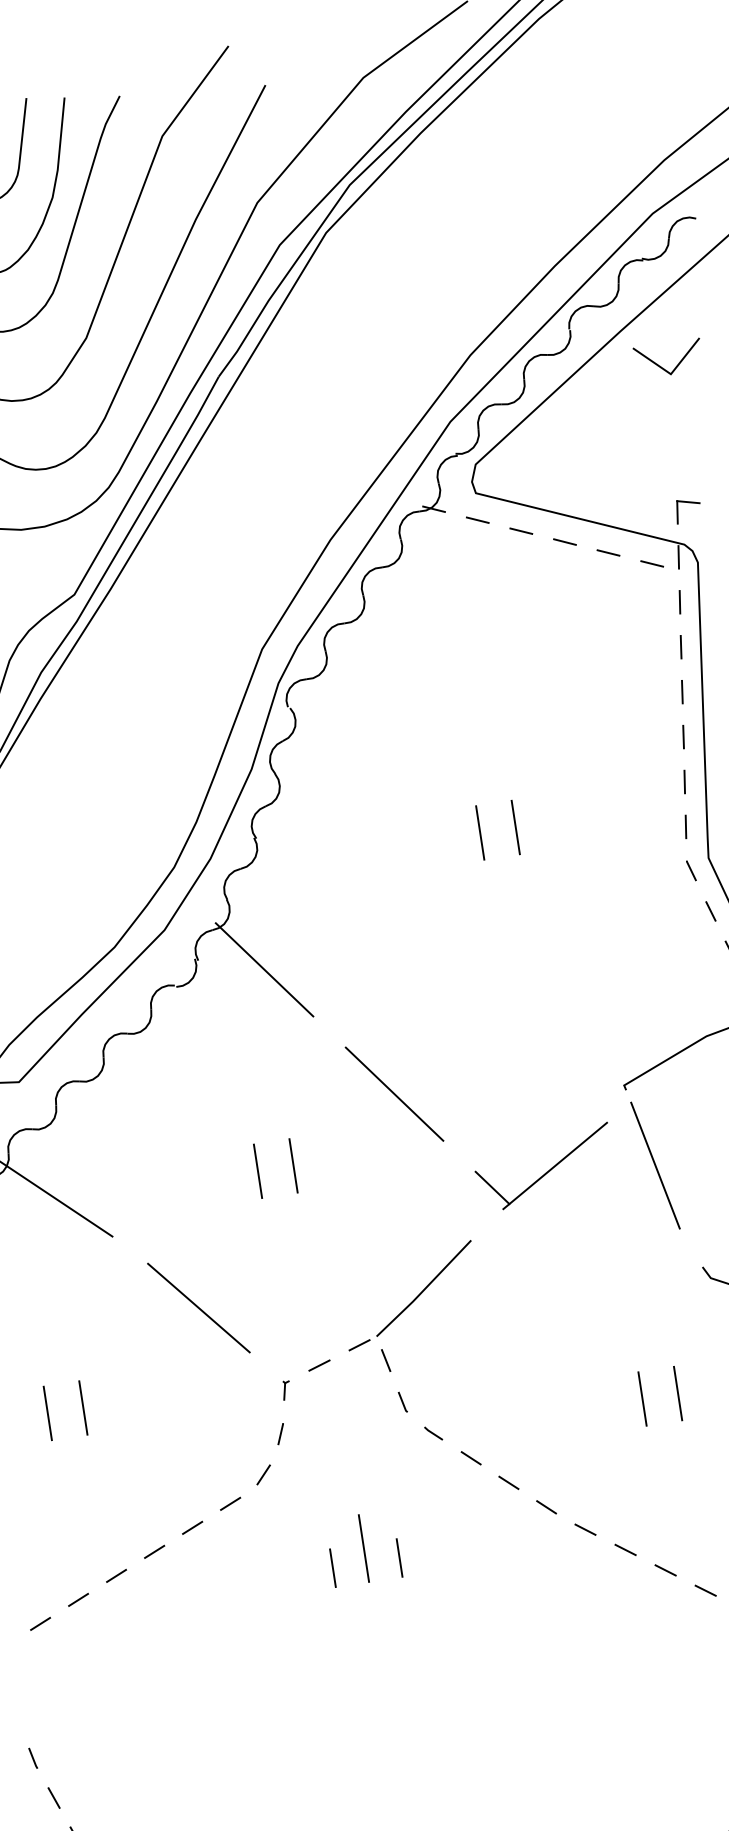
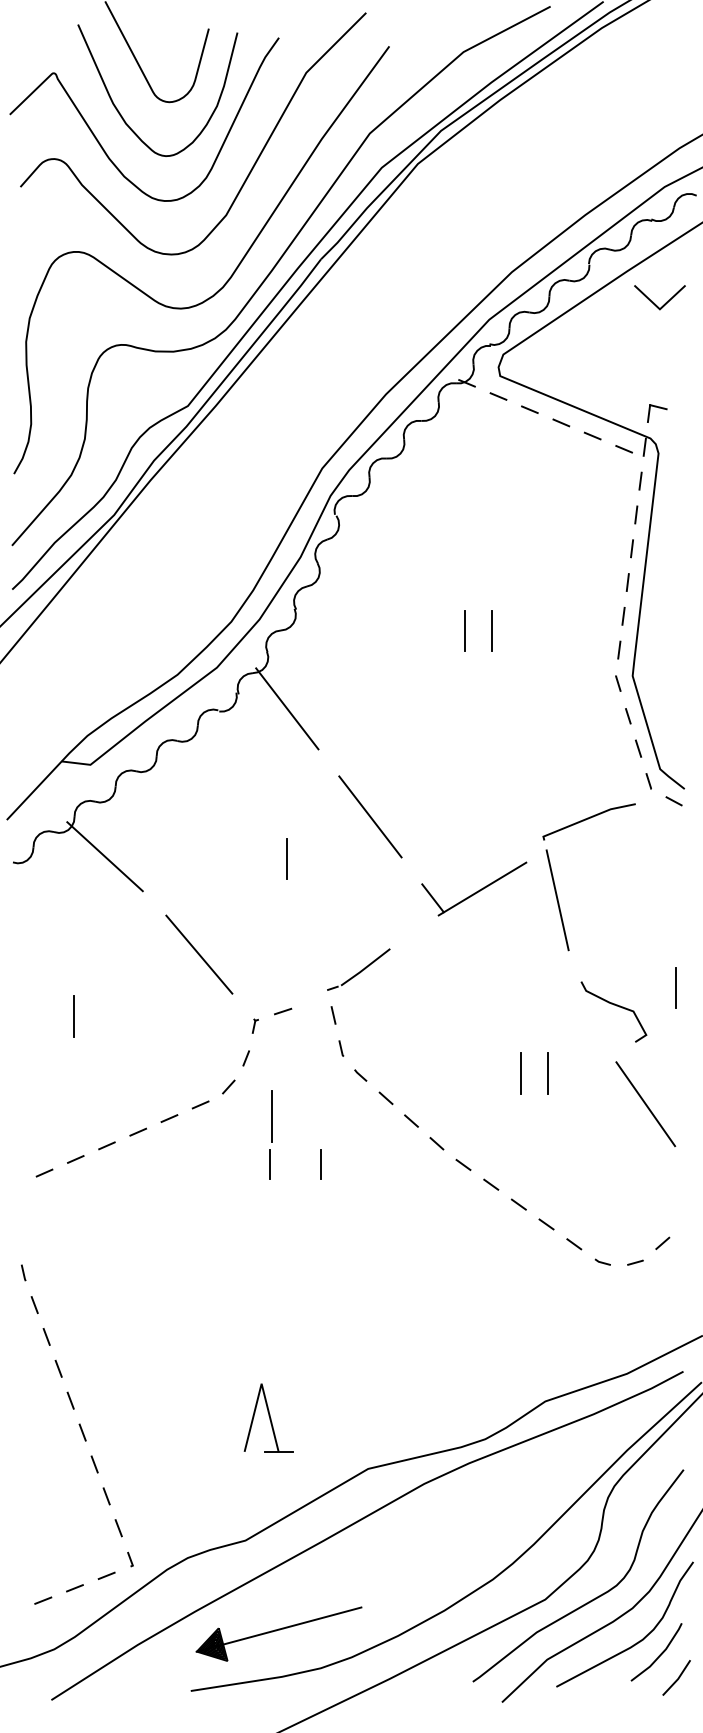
line: (258, 1170) -> (259, 858), removed
part: (409, 1295) -> (358, 969), size x0.6
line: (83, 1406) -> (101, 1015), removed
line: (362, 1548) -> (271, 1116), moved

